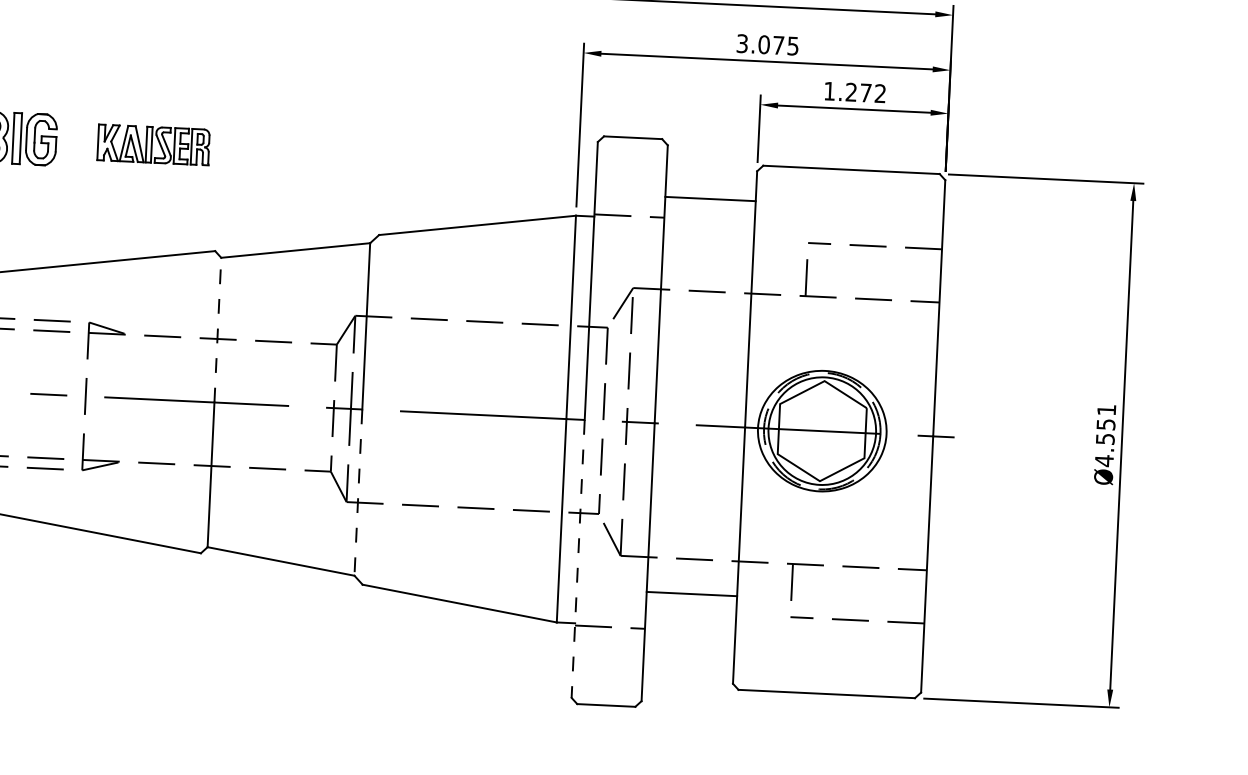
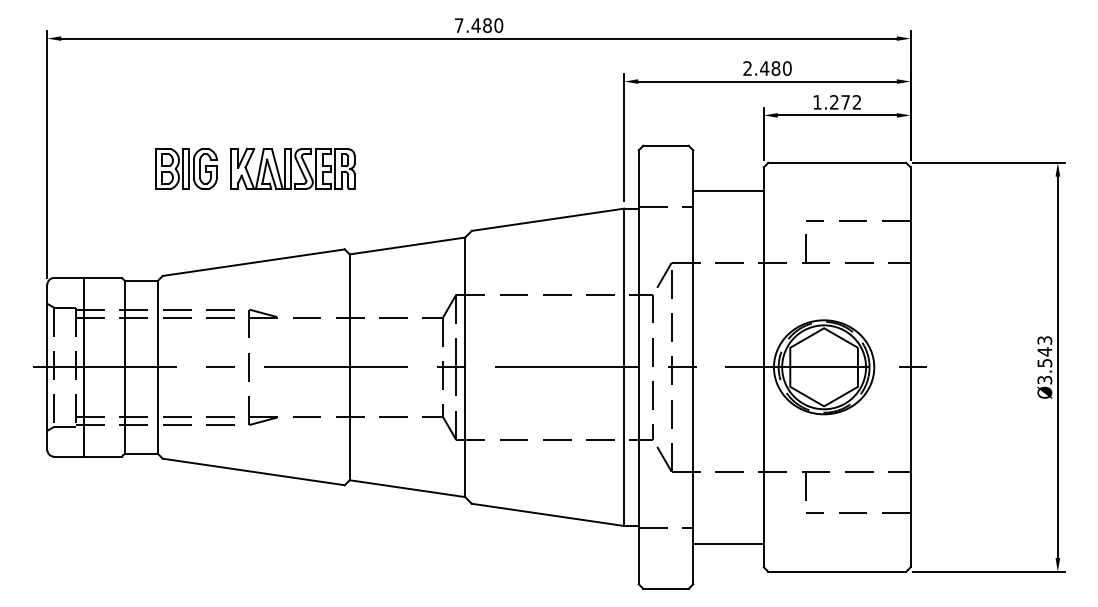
text: (767, 44) -> (767, 68), 3.075 -> 2.480
part: (153, 144) -> (292, 168), size x1.43
line: (217, 329) -> (349, 310), dashed -> solid
text: (1105, 435) -> (1044, 360), Ø4.551 -> Ø3.543
line: (358, 493) -> (465, 432), dashed -> solid
line: (577, 559) -> (638, 476), dashed -> solid
line: (691, 593) -> (728, 543), moved

